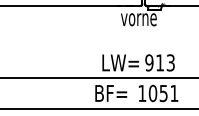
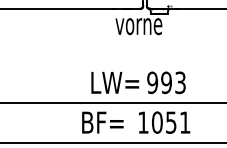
text: (160, 62) -> (167, 82), 913 -> 993

